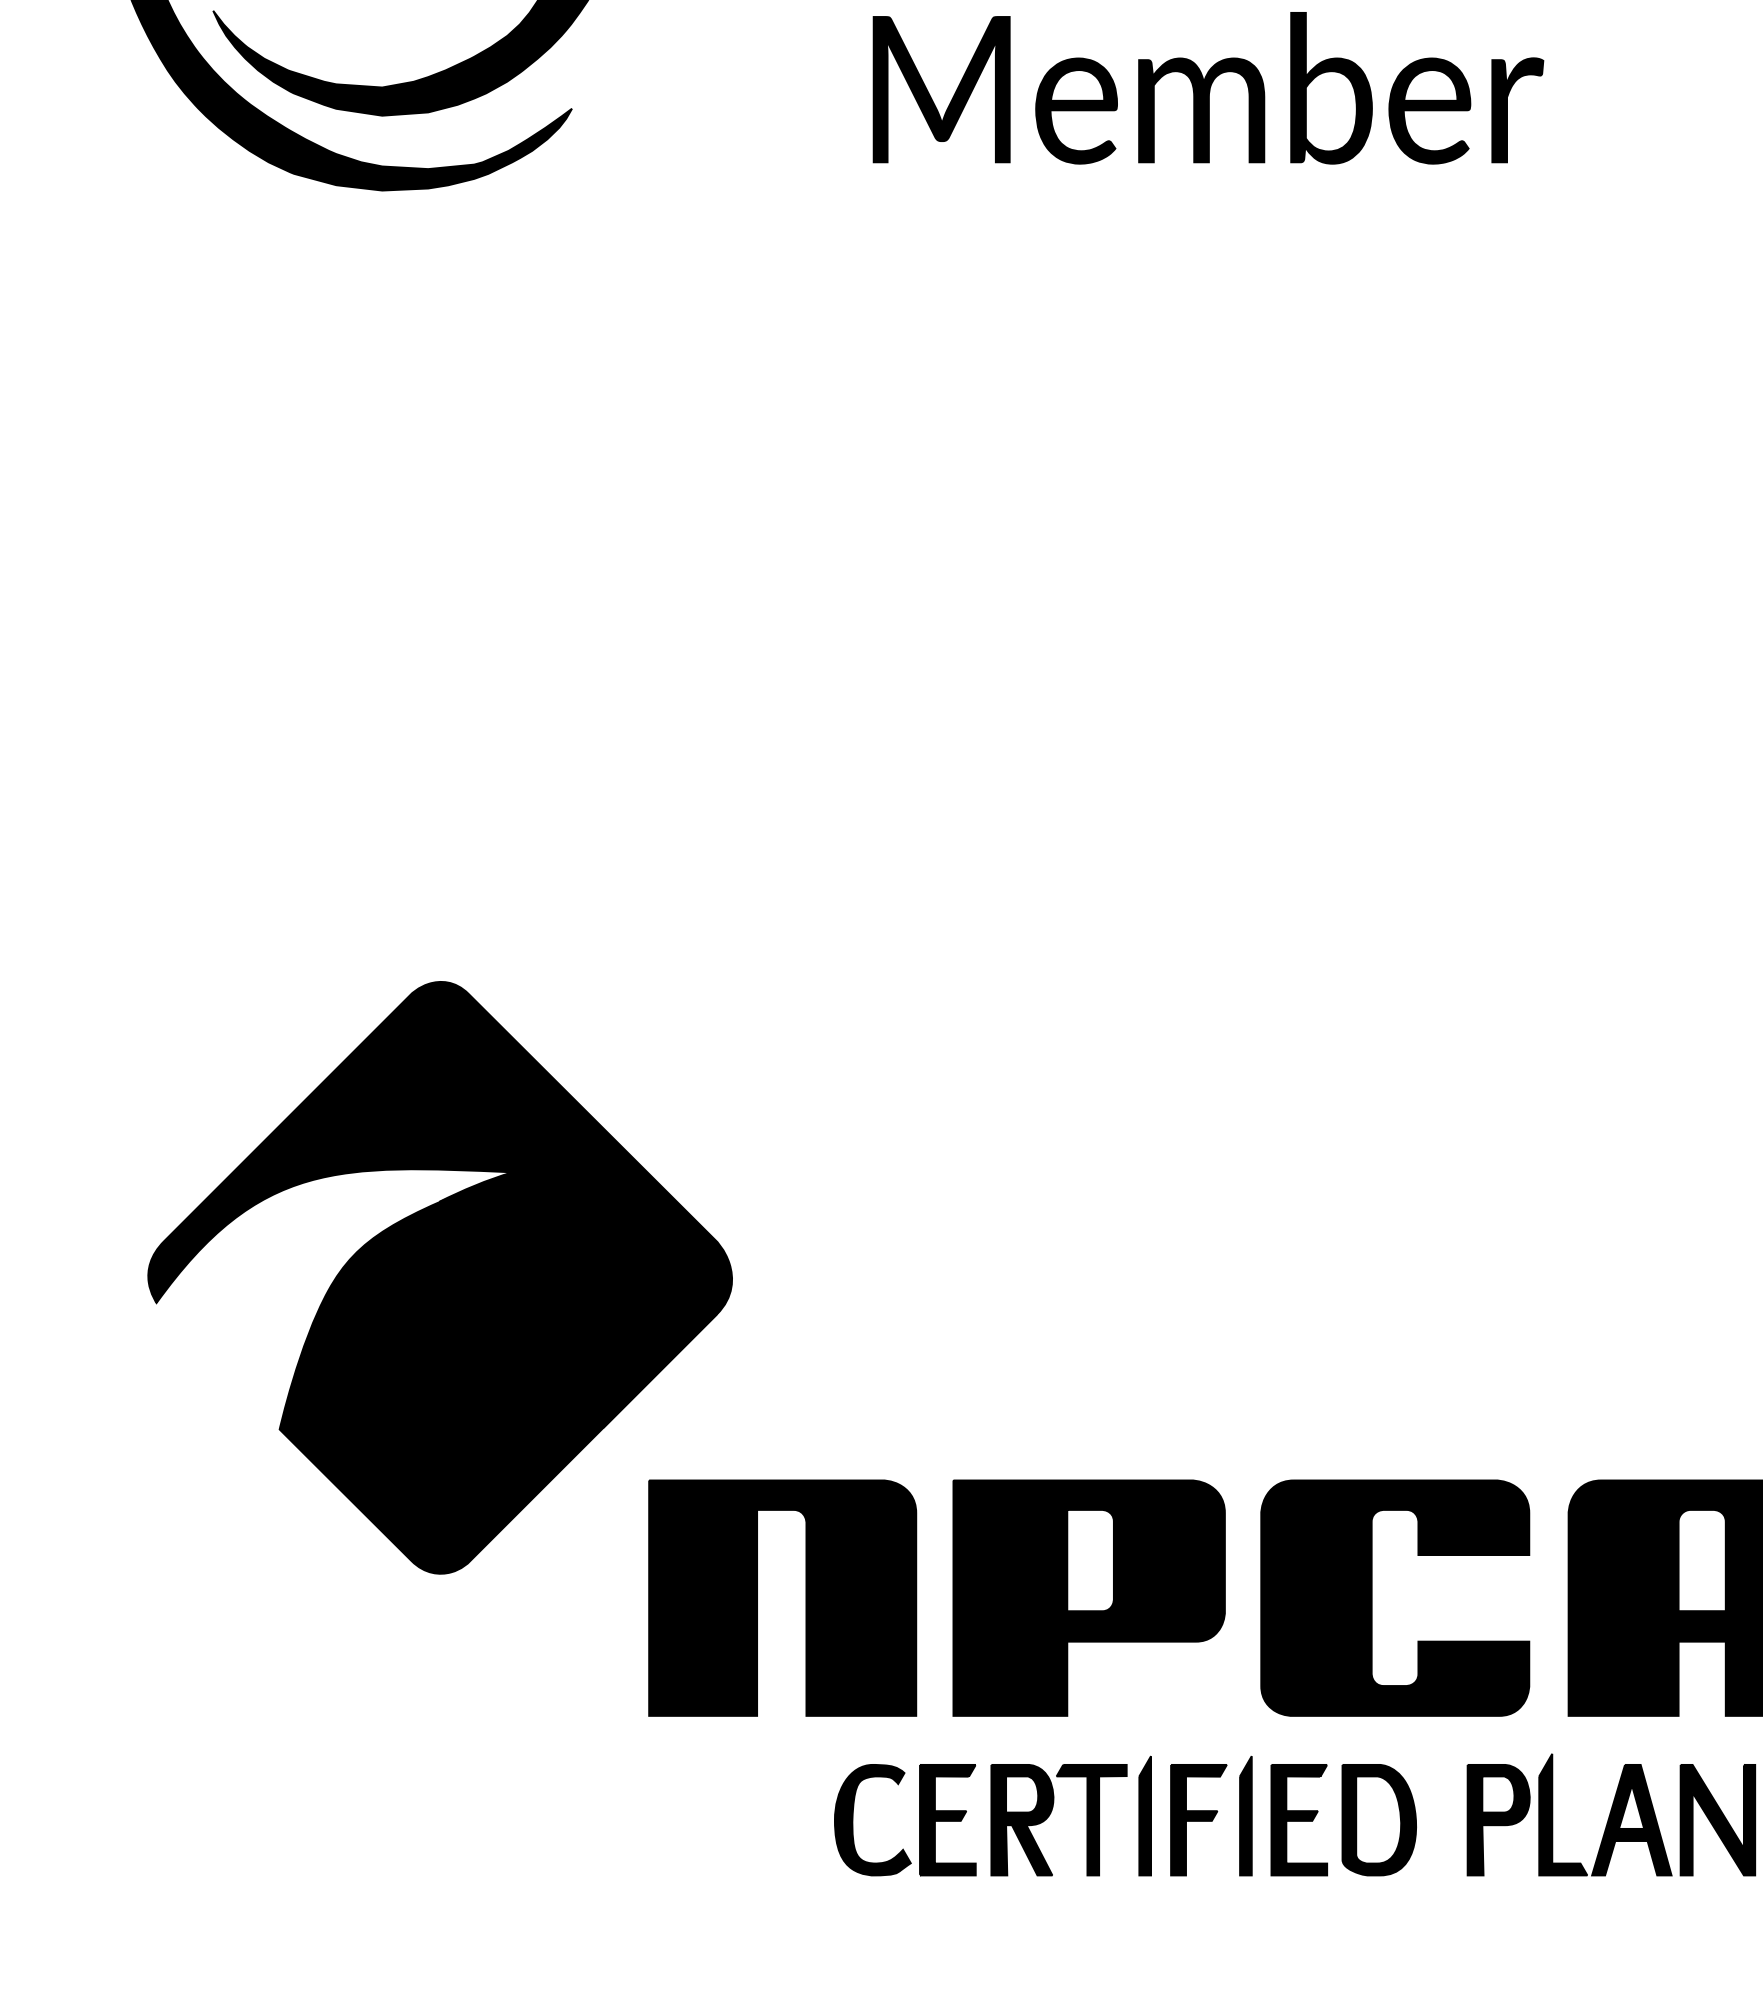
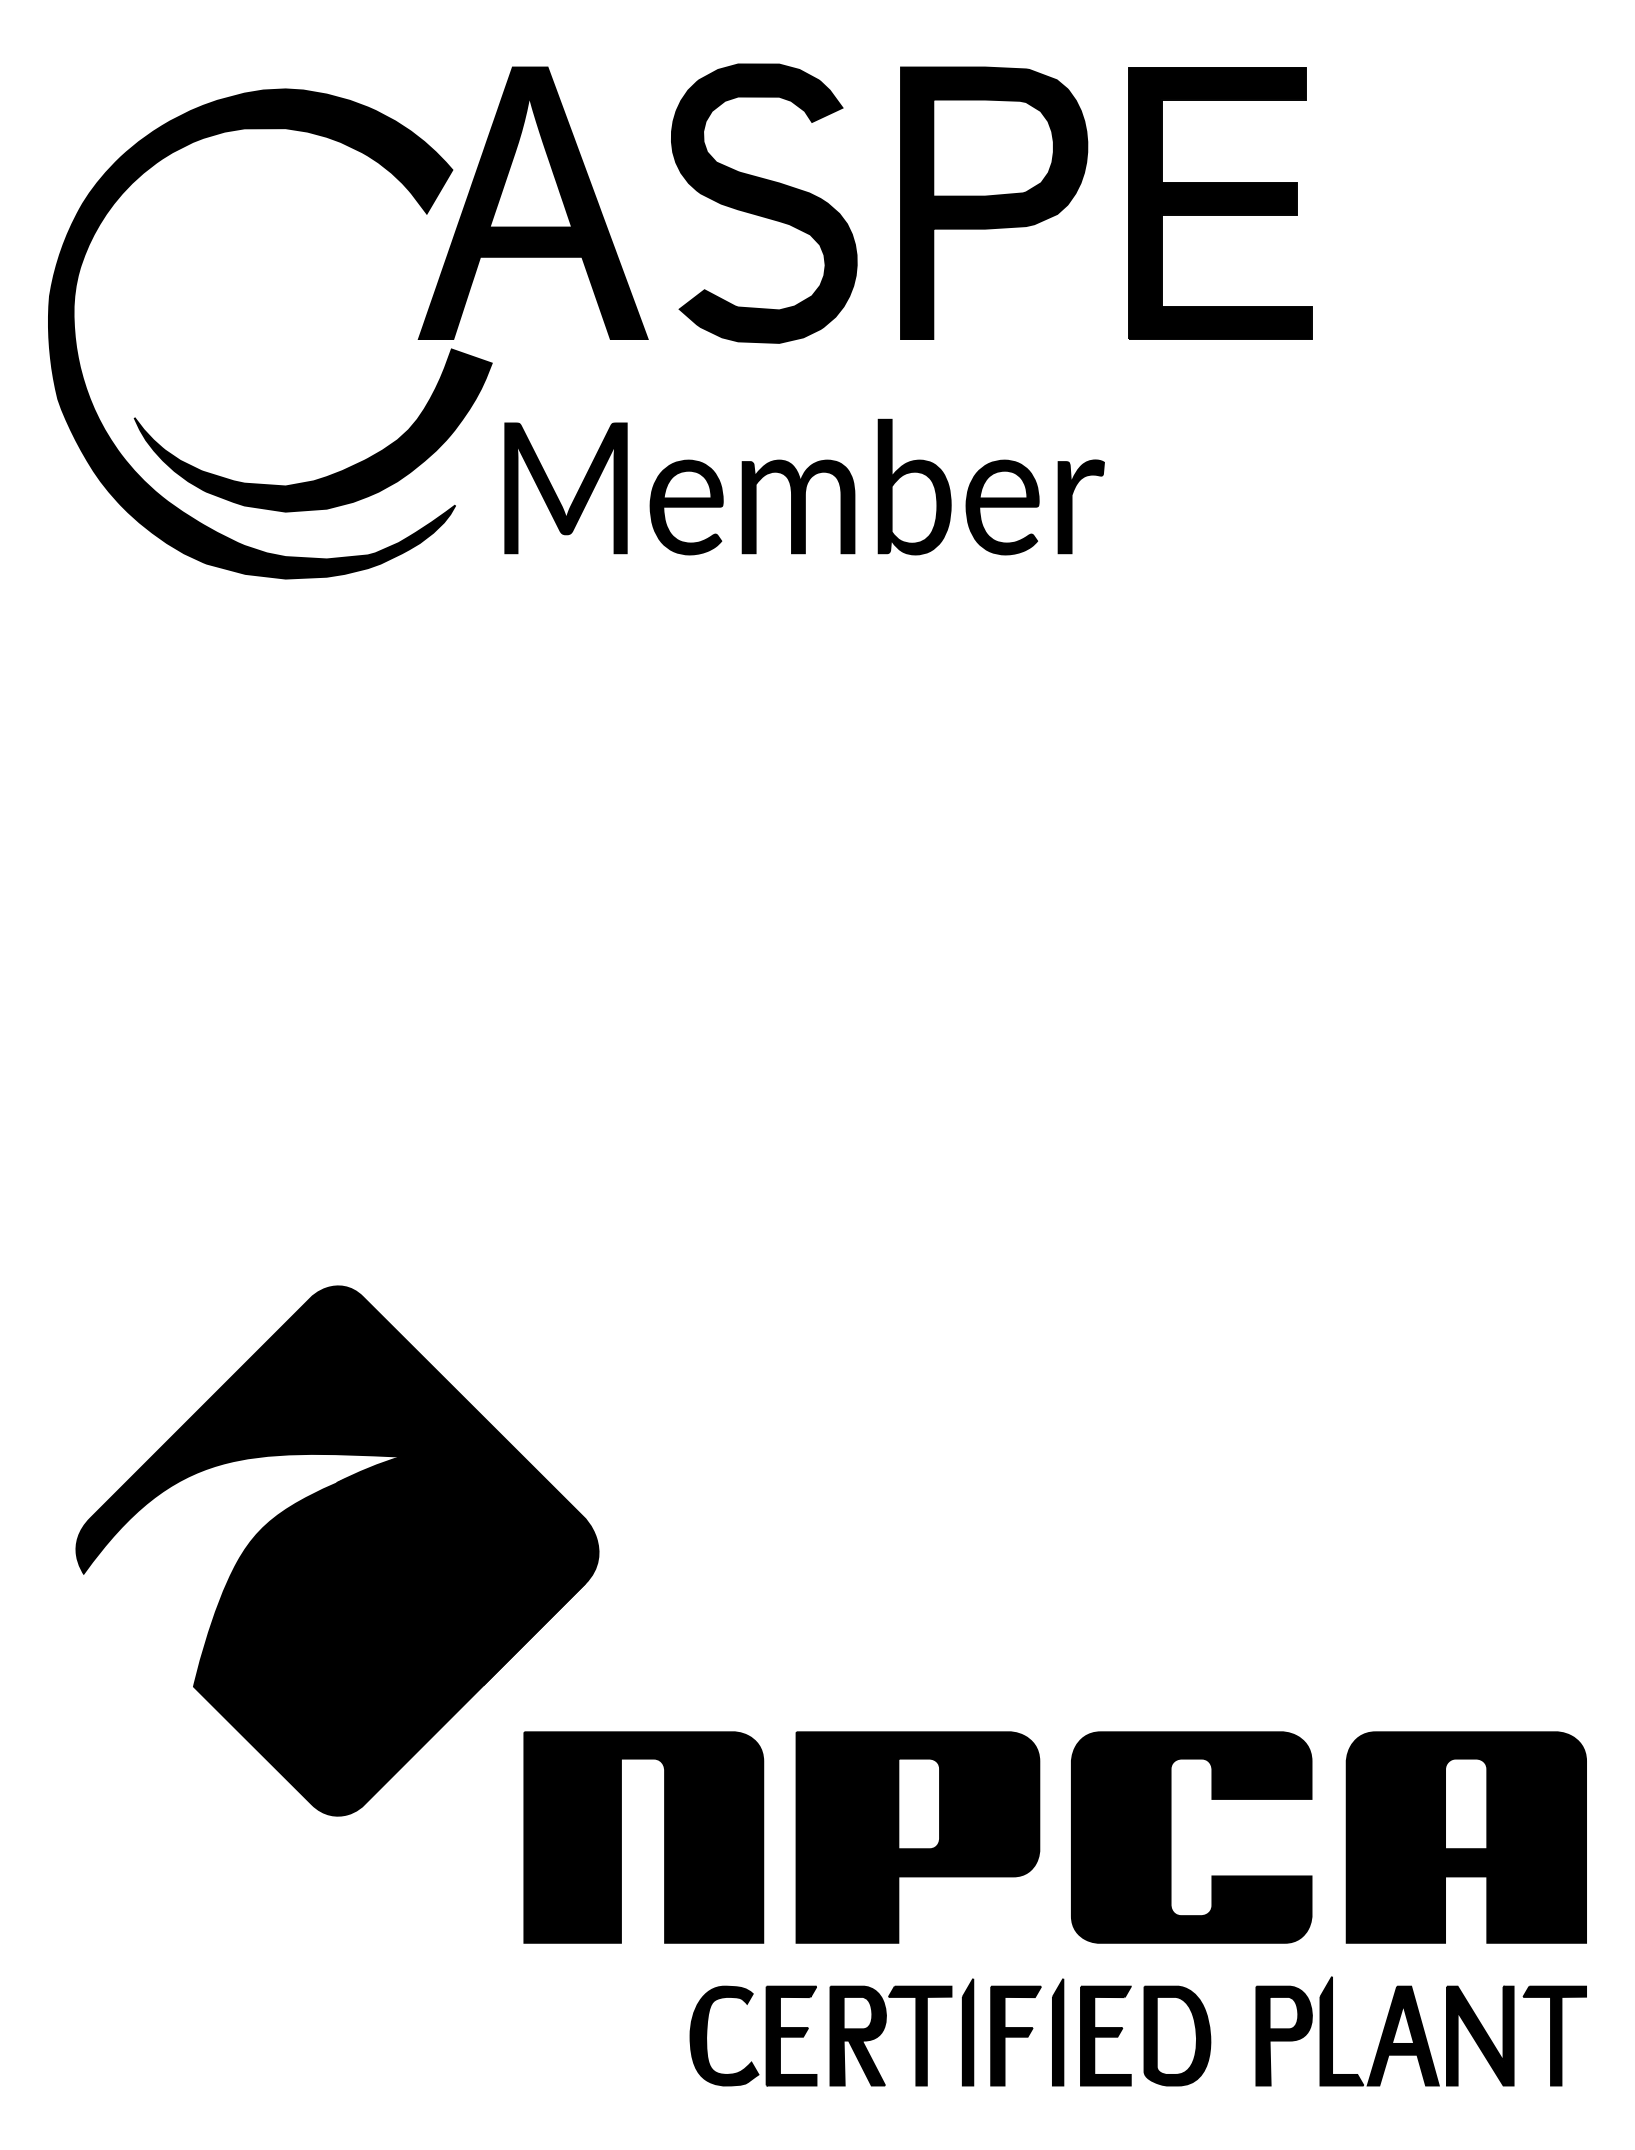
text: (1208, 87) -> (804, 486), moved

